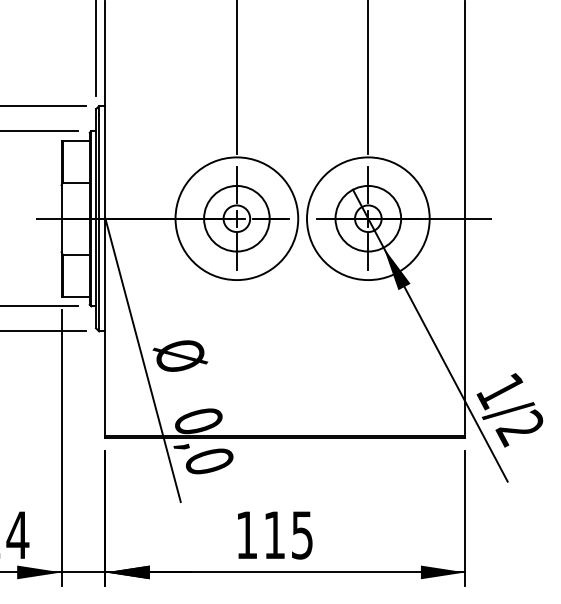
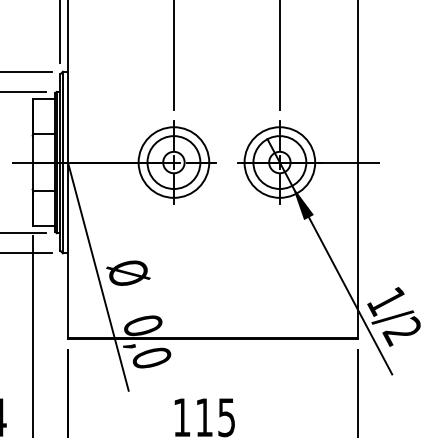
circle: (236, 218) -> (173, 162), size x0.71
circle: (368, 218) -> (280, 162), size x0.71

